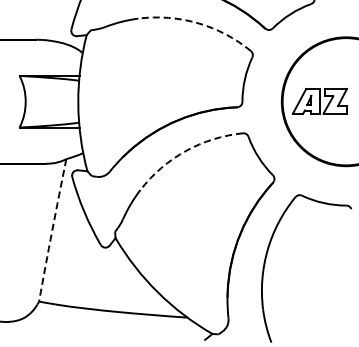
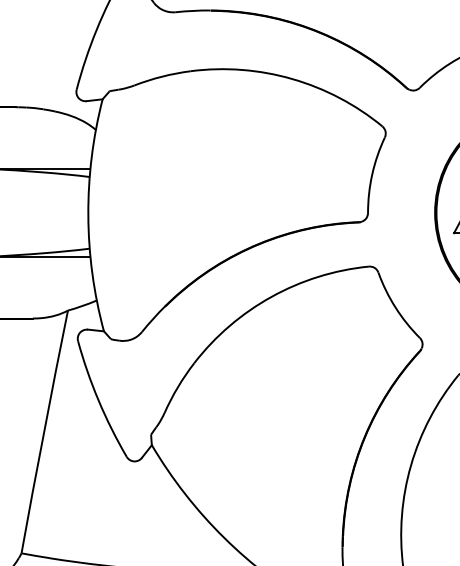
arc: (197, 23) -> (291, 79), dashed -> solid
arc: (185, 151) -> (270, 297), dashed -> solid
arc: (52, 230) -> (44, 432), dashed -> solid

